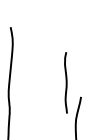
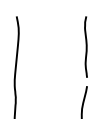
curve: (65, 82) -> (85, 46), moved

